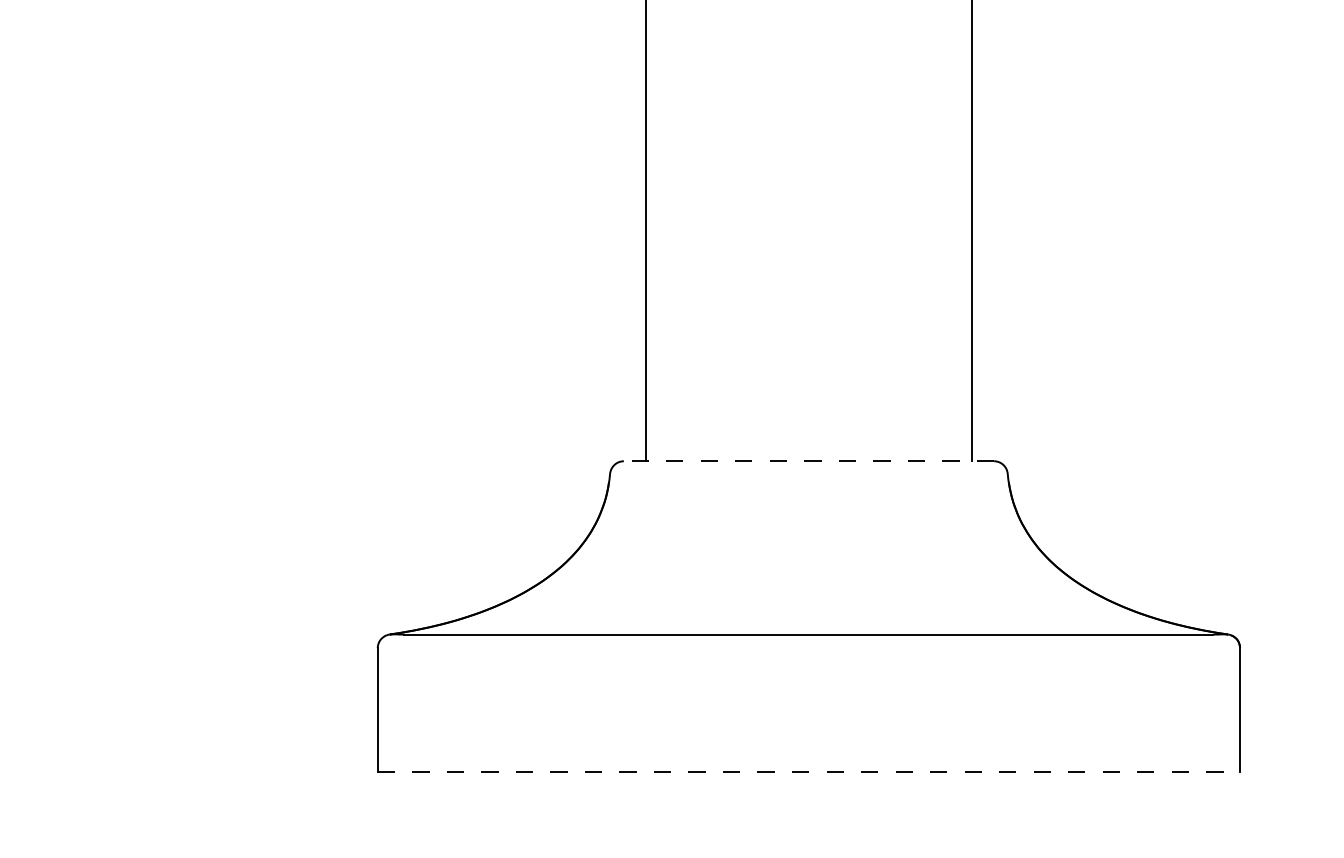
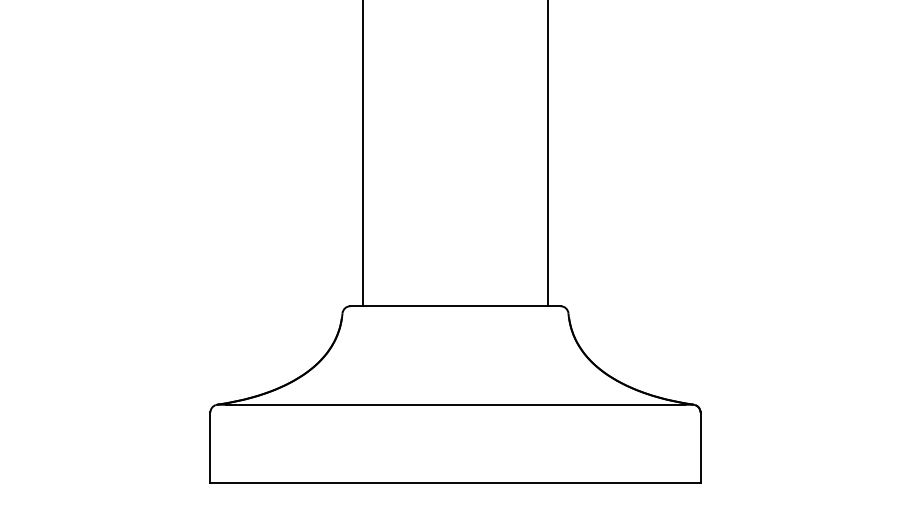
line: (808, 461) -> (455, 306), dashed -> solid
line: (808, 771) -> (455, 482), dashed -> solid

